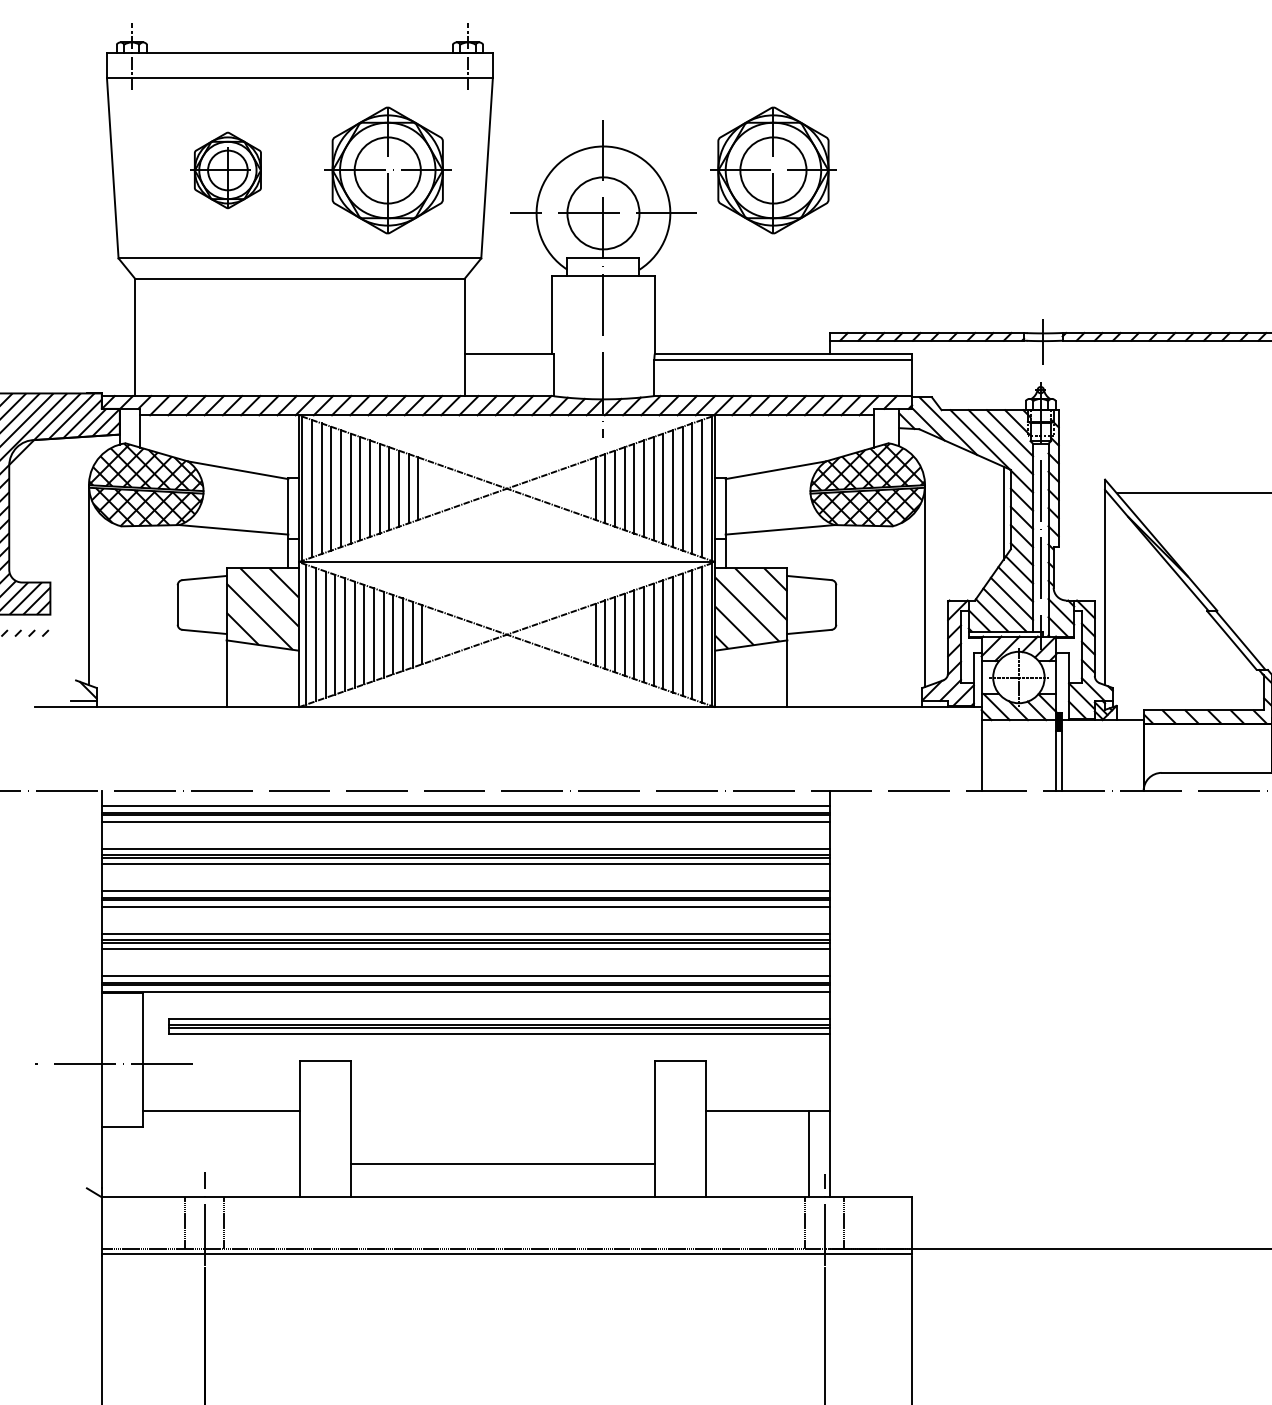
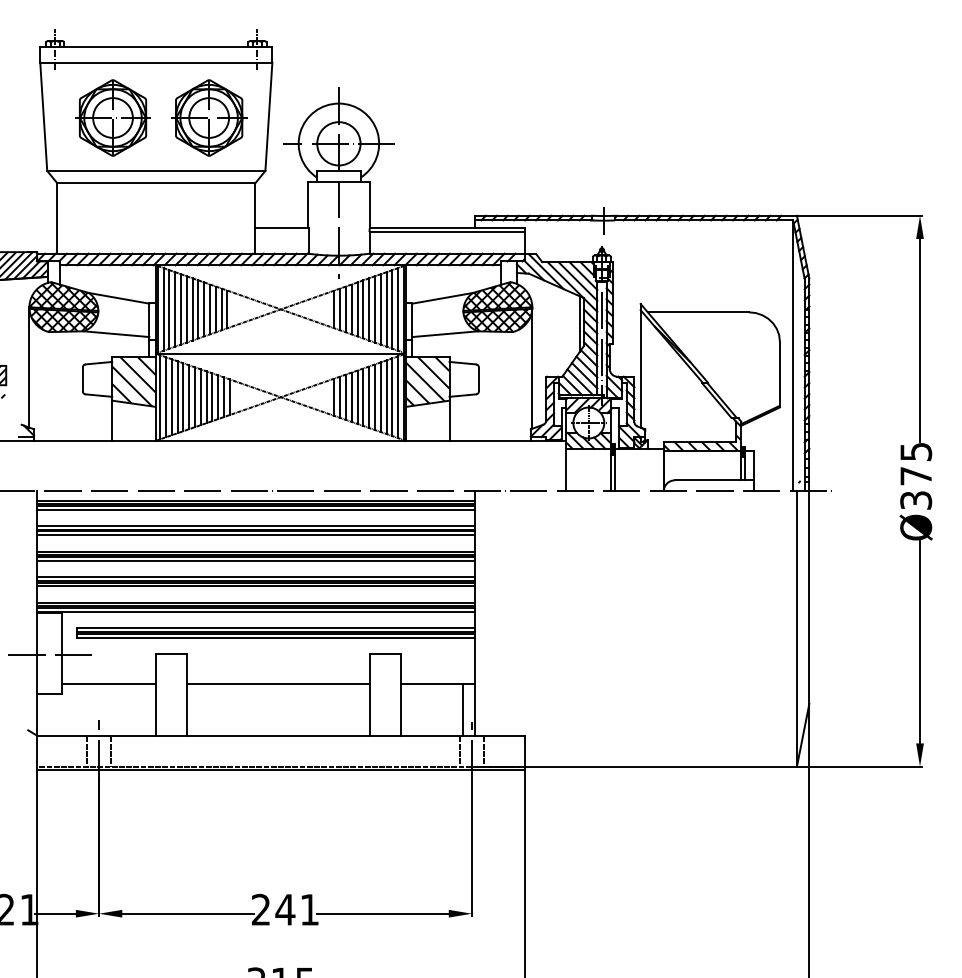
part: (227, 169) -> (112, 117), size x1.67
part: (773, 169) -> (441, 117), removed
line: (503, 1163) -> (278, 683), moved

